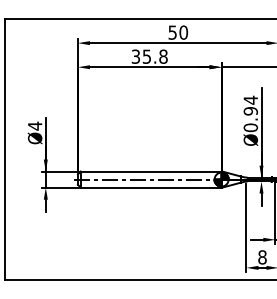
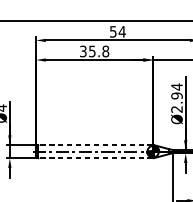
text: (183, 32) -> (122, 31), 50 -> 54
text: (250, 127) -> (176, 109), Ø0.94 -> Ø2.94
line: (150, 171) -> (95, 145), solid -> dashed
line: (150, 187) -> (95, 158), solid -> dashed

